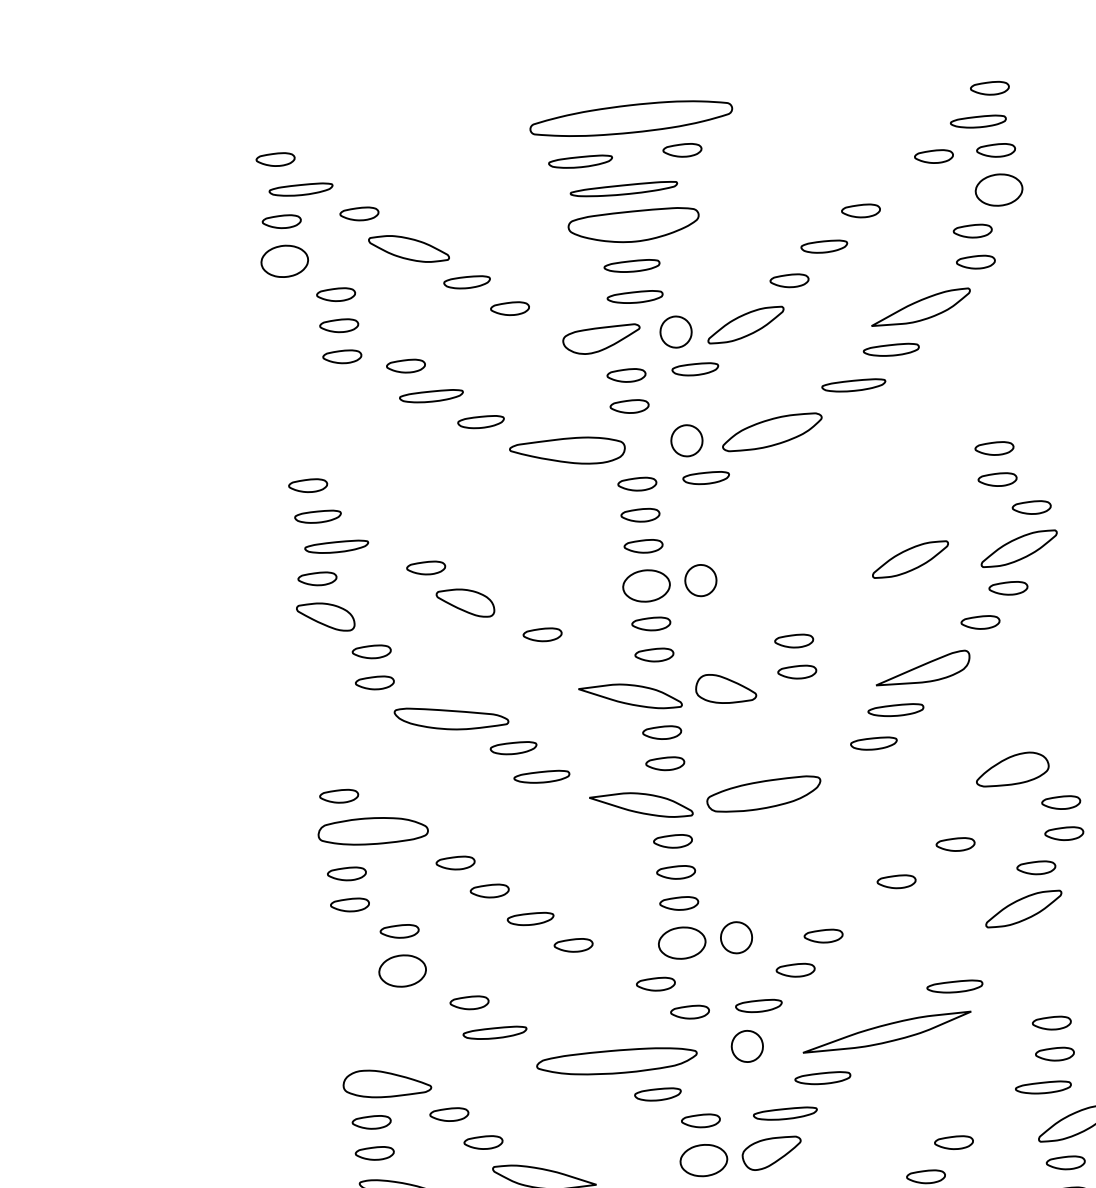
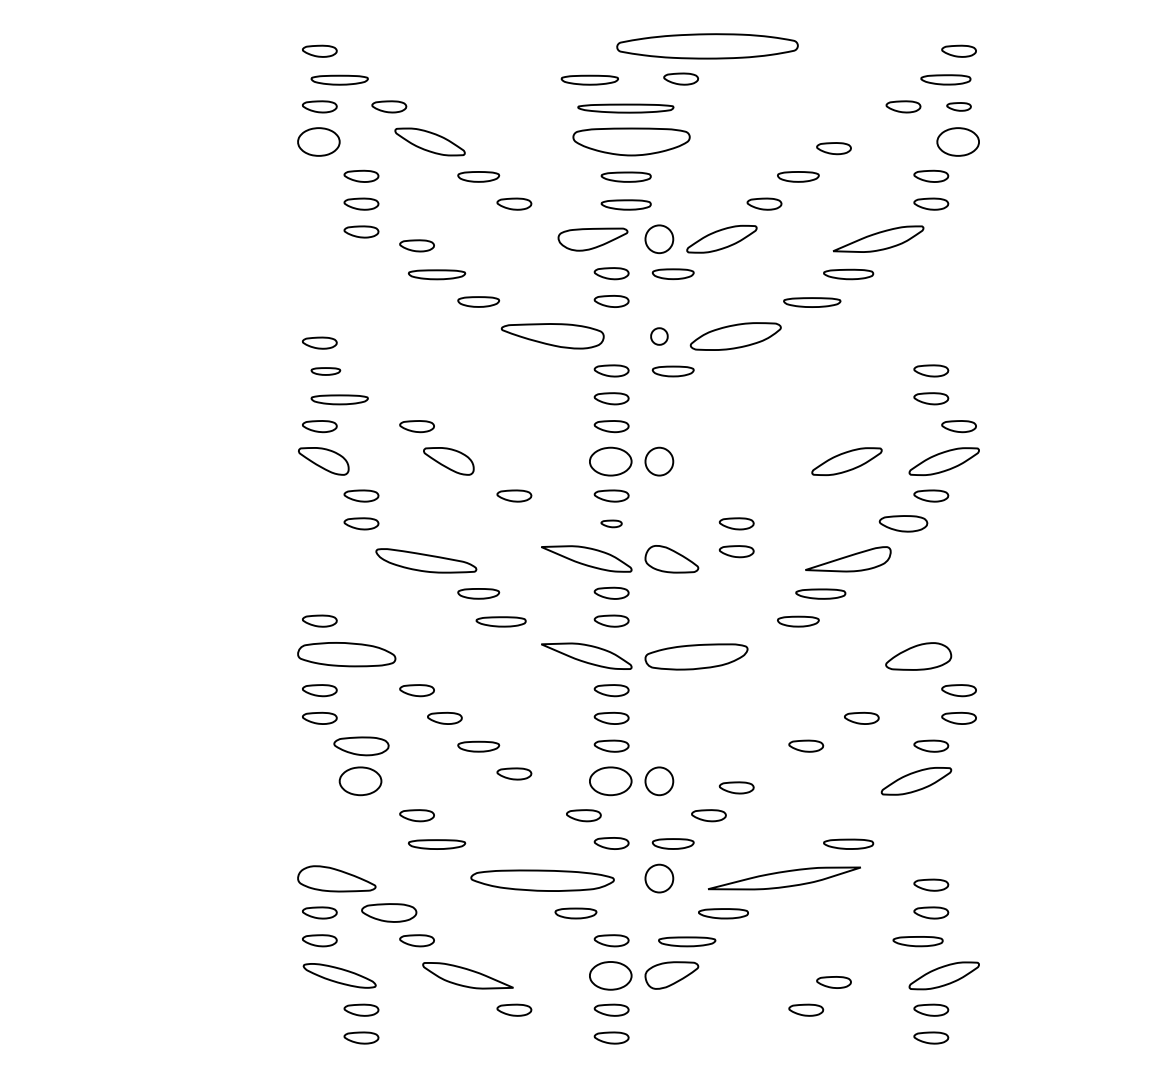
part: (631, 119) -> (707, 46), moved
part: (995, 150) -> (958, 106), size x0.7
part: (687, 440) -> (659, 336), size x0.6
part: (317, 517) -> (325, 371), size x0.7
part: (980, 622) -> (903, 523), size x1.4
part: (654, 655) -> (611, 523), size x0.6
part: (399, 930) -> (361, 745), size x1.6
part: (449, 1114) -> (389, 912), size x1.6

